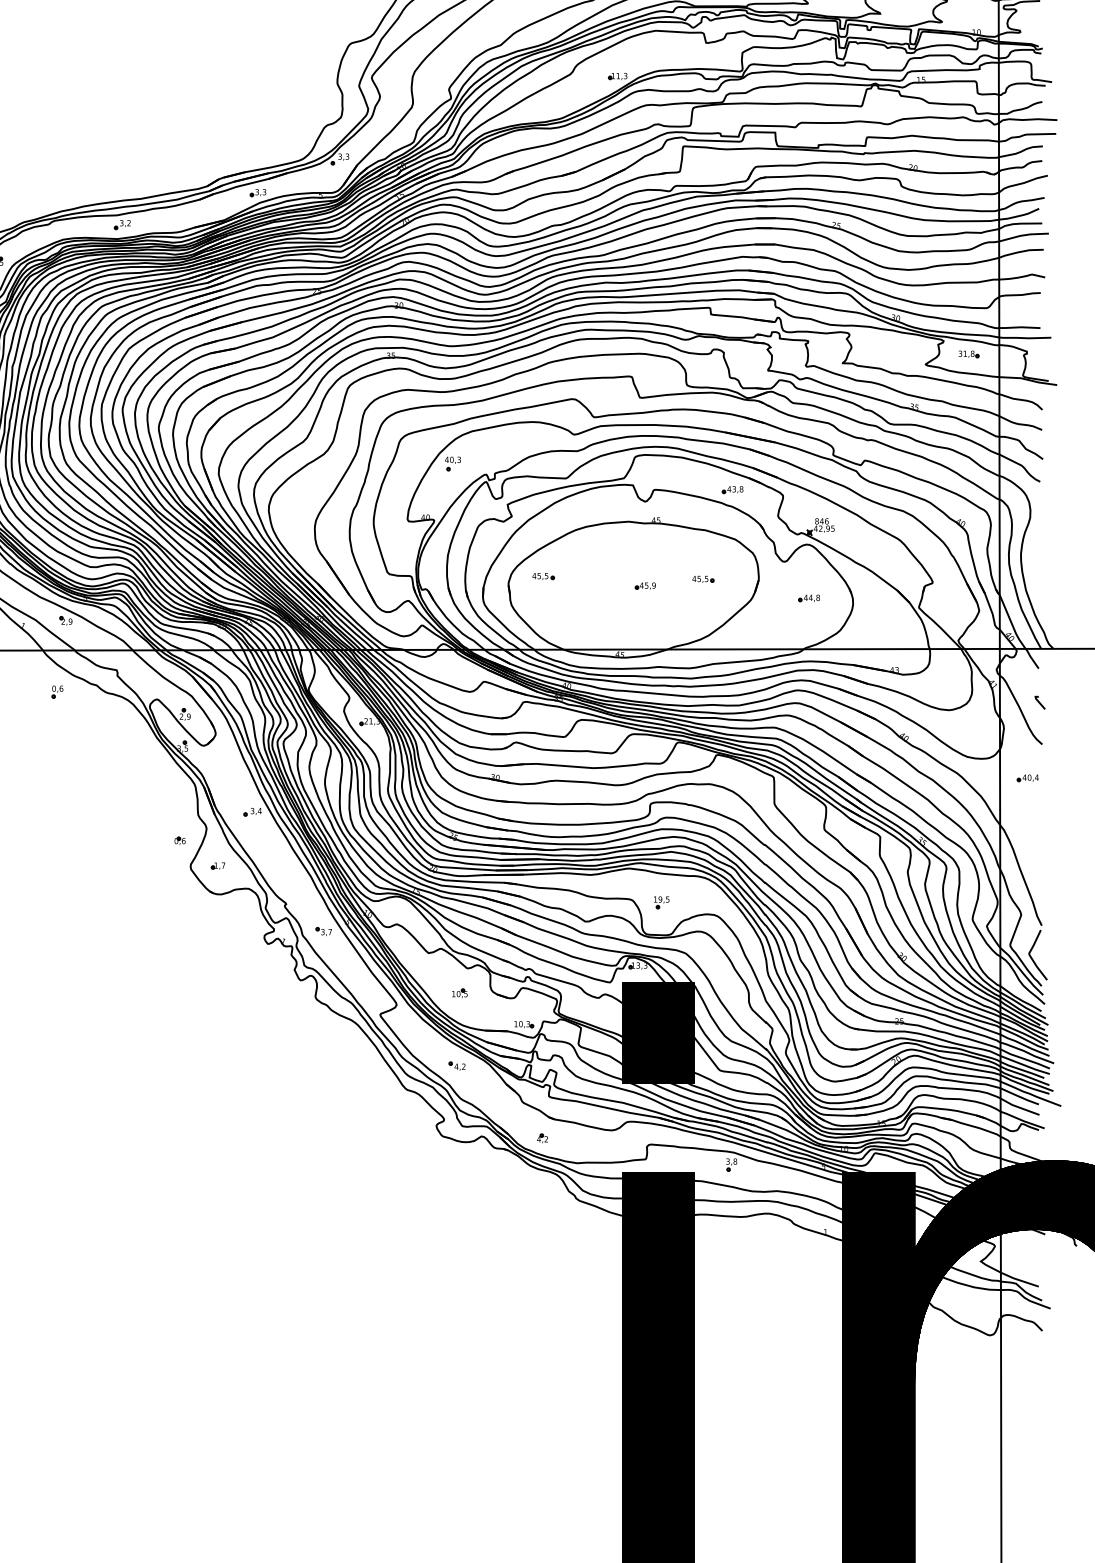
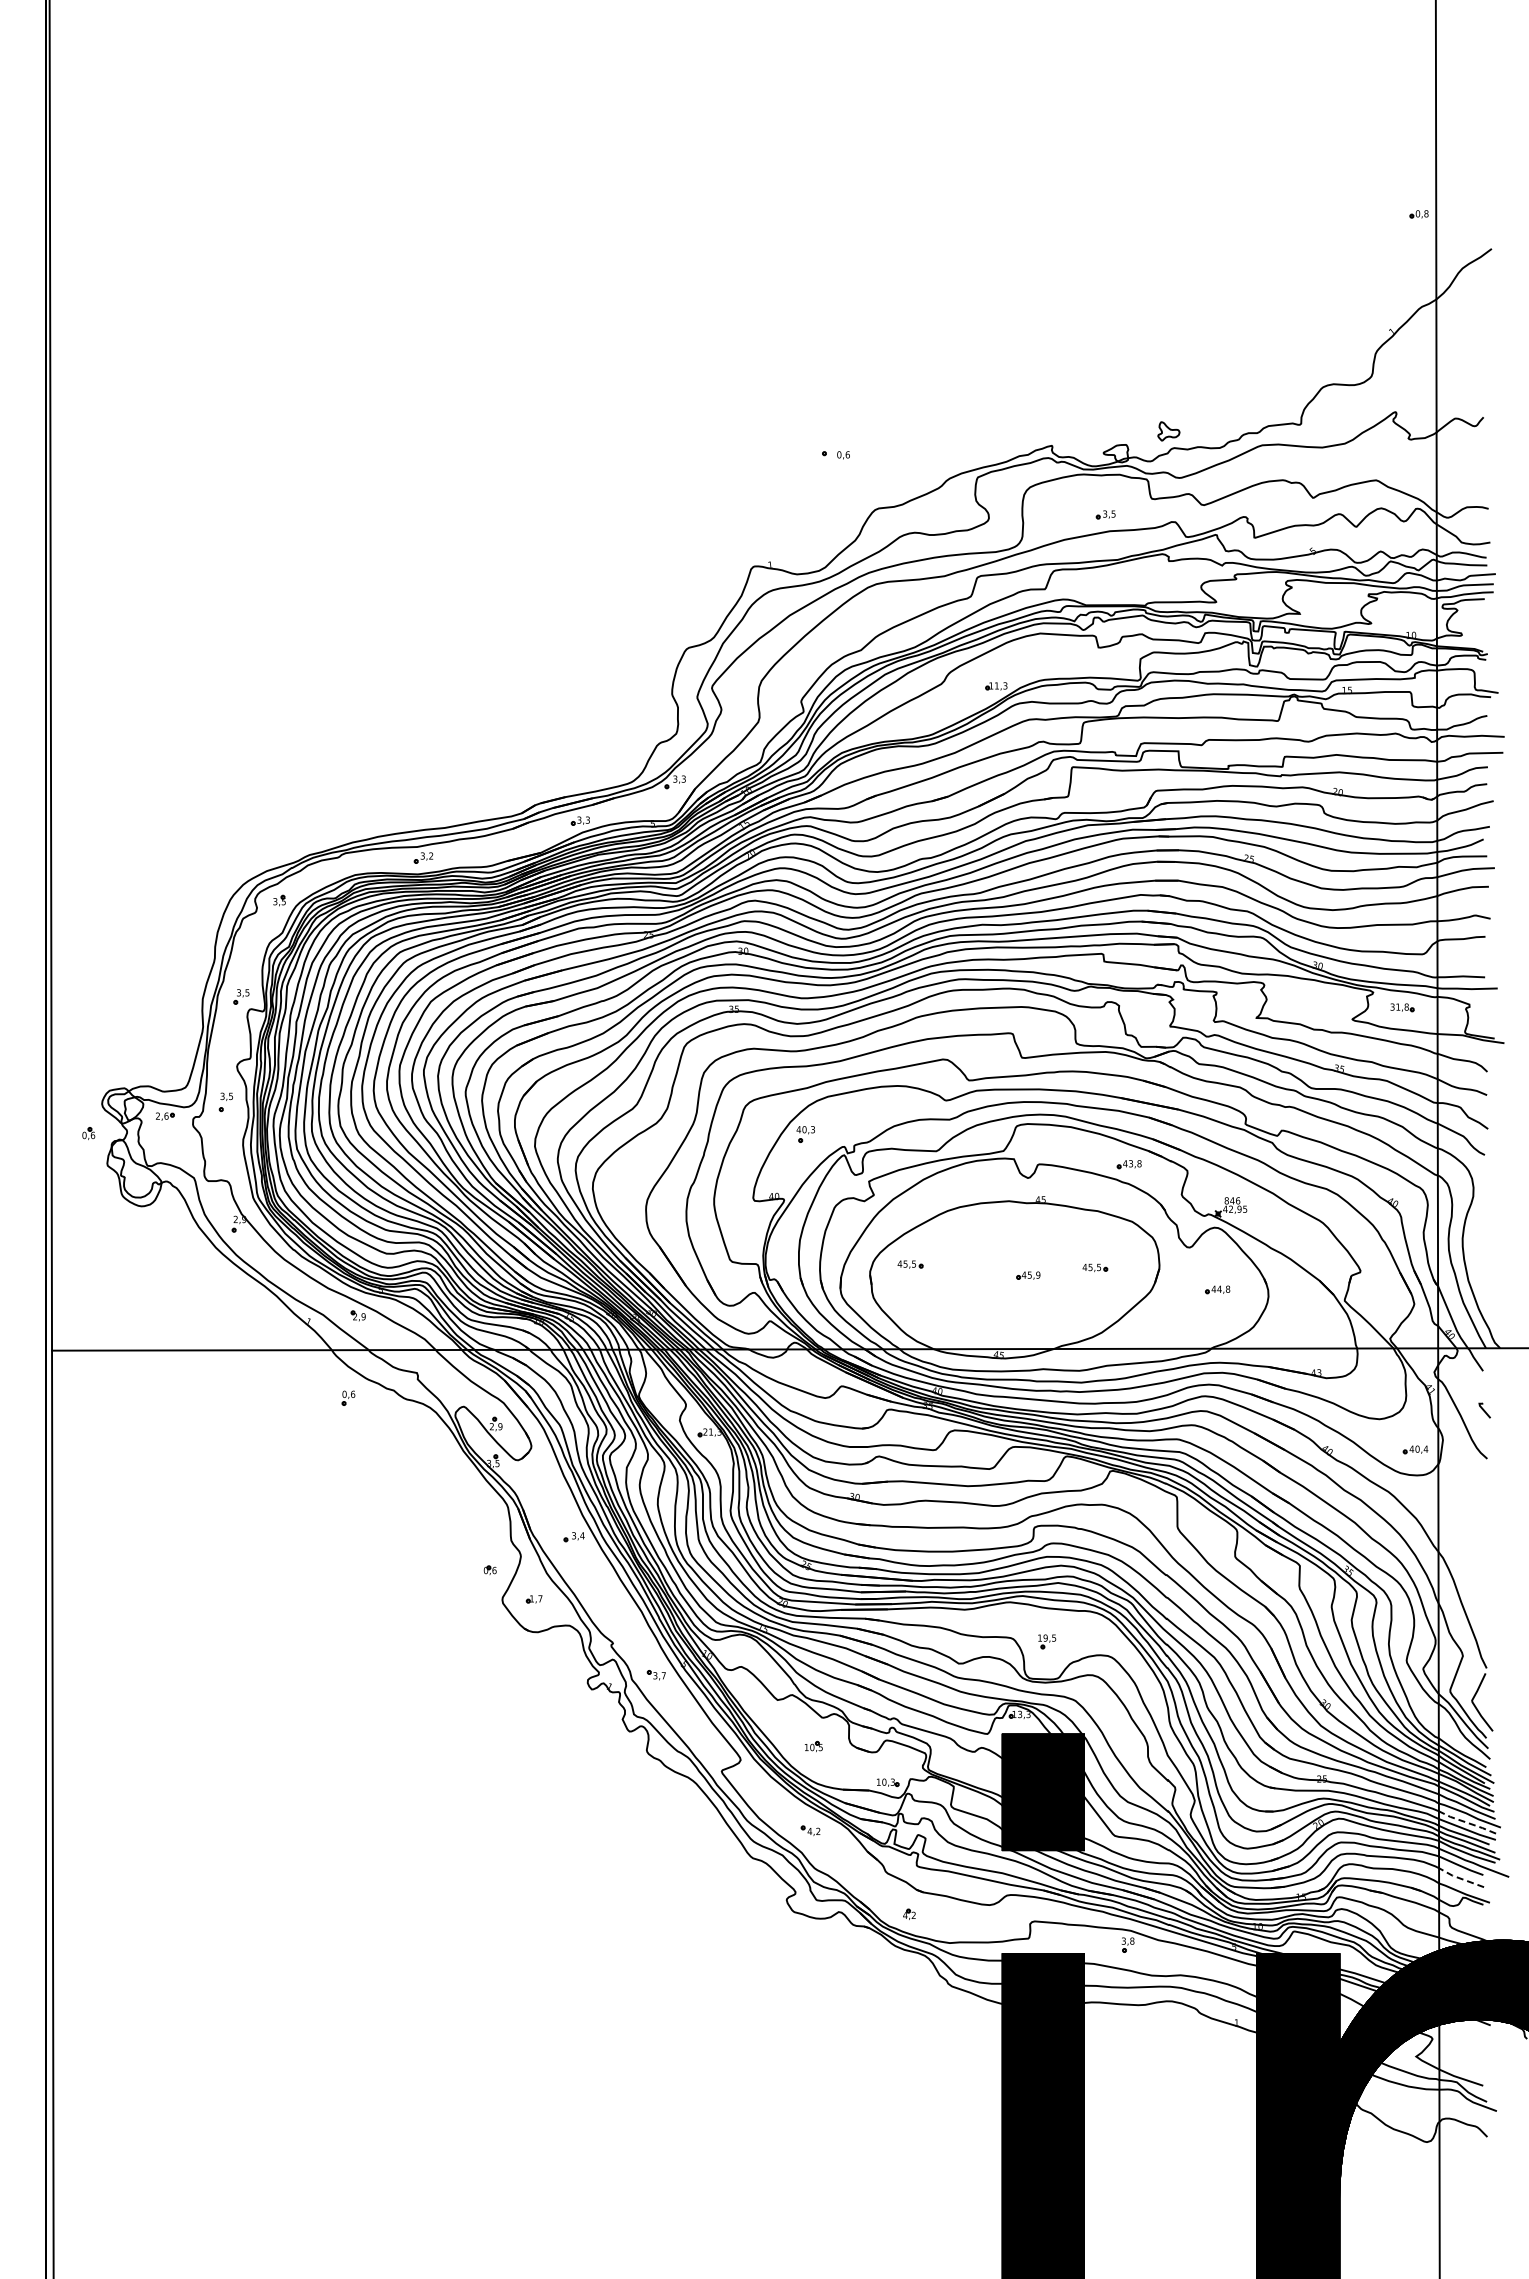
part: (1027, 777) -> (1415, 1449), moved
line: (1024, 1058) -> (1466, 1822), solid -> dashed
line: (1018, 1107) -> (1459, 1878), solid -> dashed

